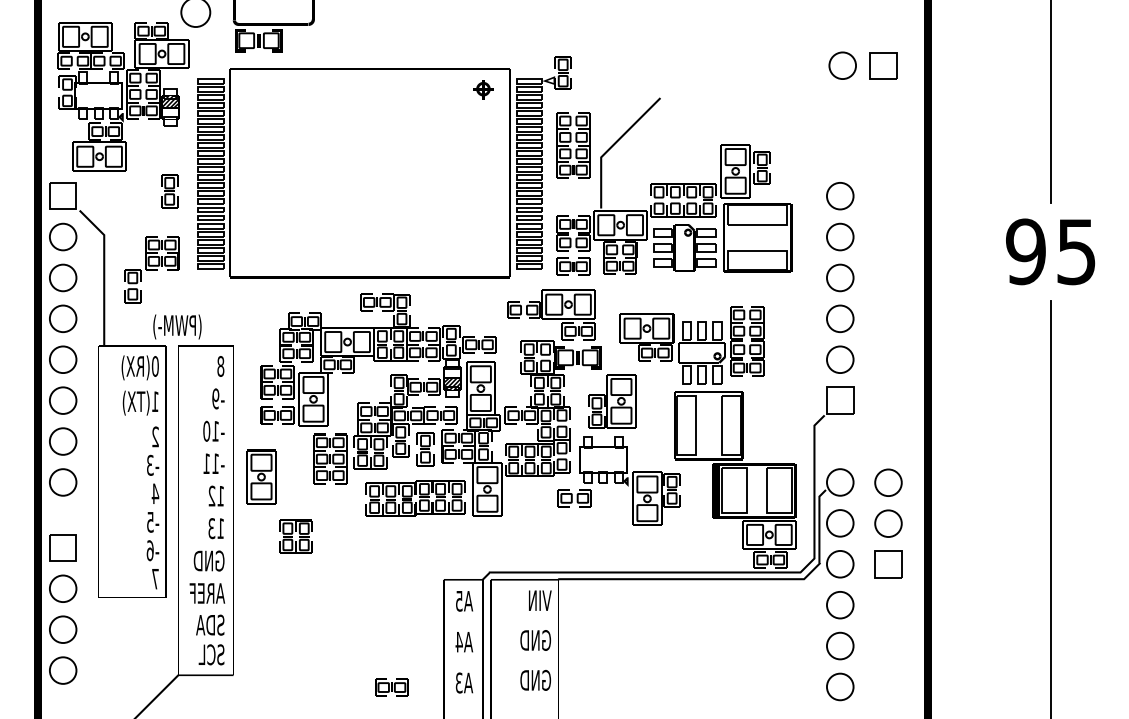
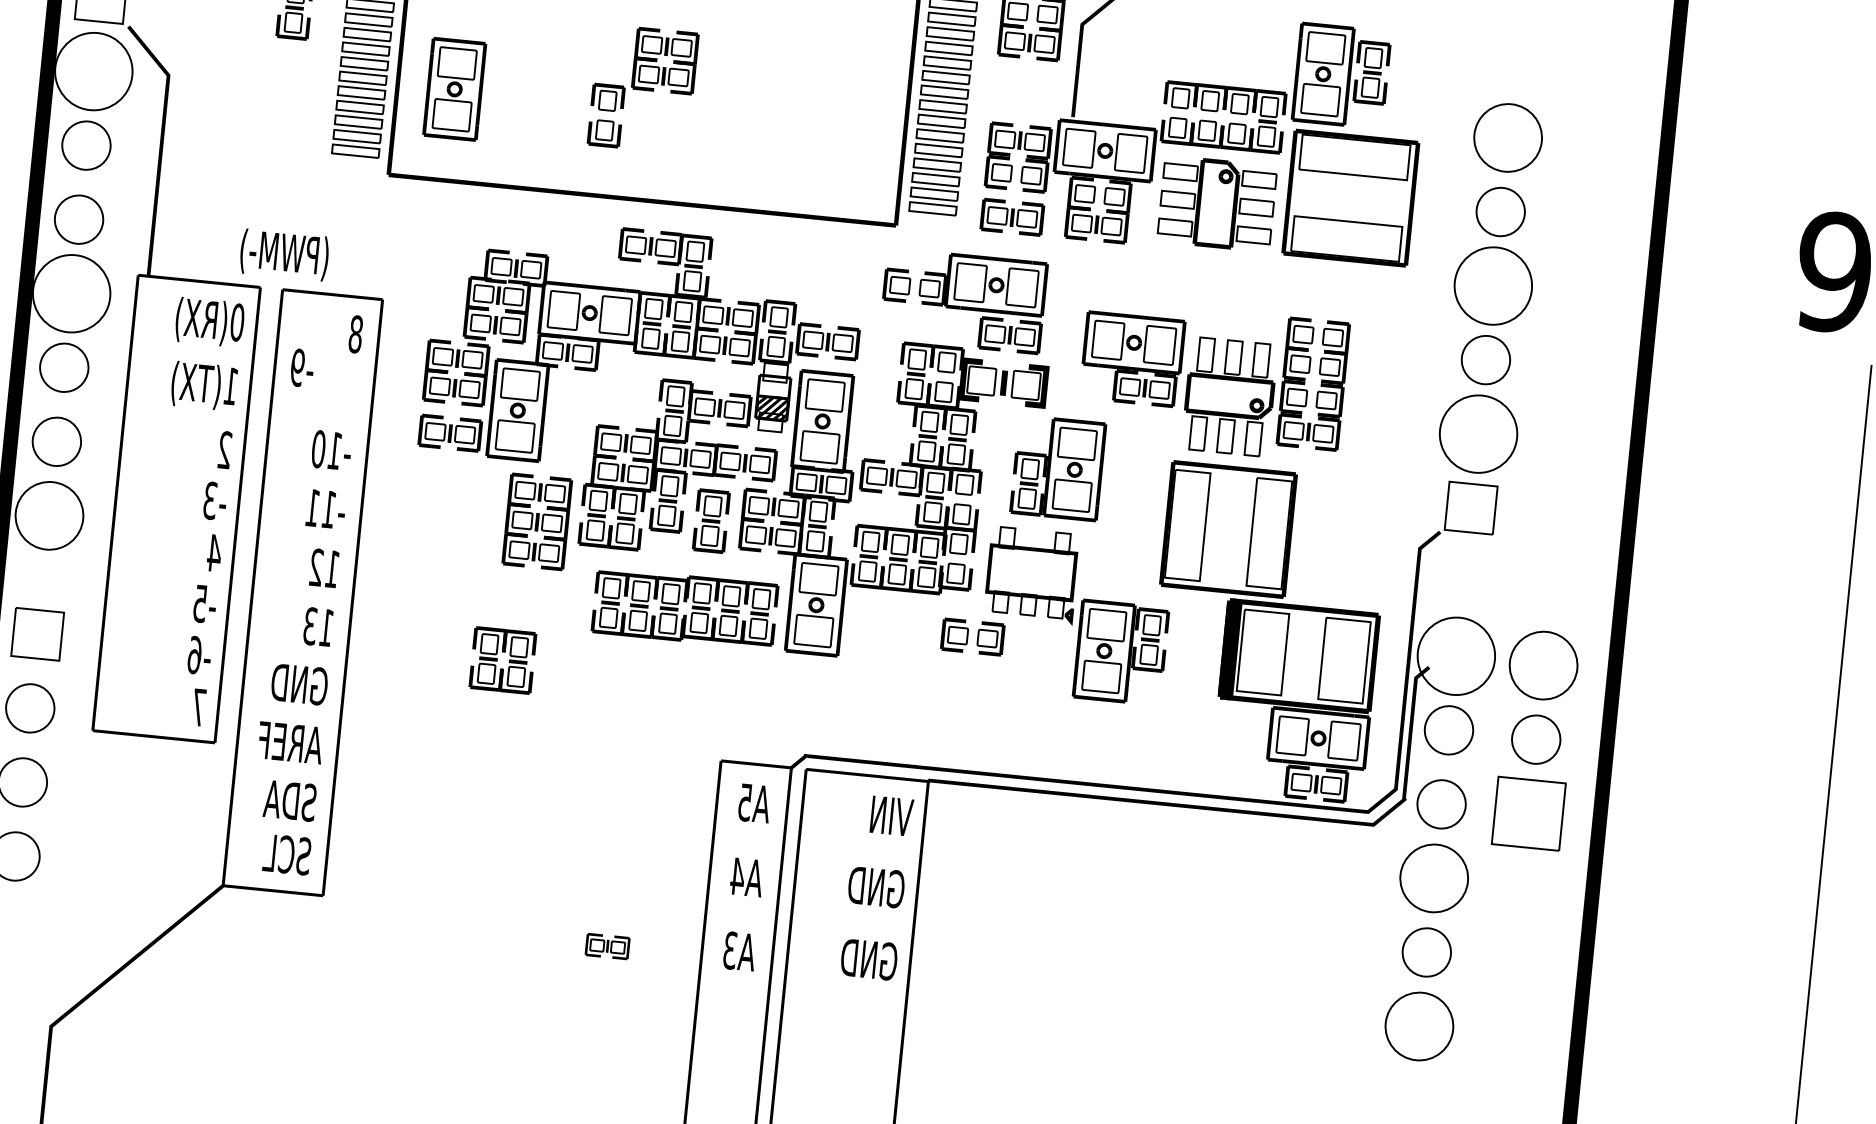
circle: (839, 195) -> (1506, 136), size x1.4
circle: (62, 236) -> (92, 70), size x1.6
part: (151, 269) -> (643, 88), moved
circle: (839, 277) -> (1492, 285), size x1.6
circle: (62, 359) -> (70, 293), size x1.6
circle: (839, 359) -> (1477, 433), size x1.6
text: (218, 398) -> (302, 367), moved
part: (261, 476) -> (454, 88), moved
circle: (62, 482) -> (48, 515), size x1.4
circle: (839, 482) -> (1454, 656), size x1.6
circle: (888, 482) -> (1543, 665), size x1.4
part: (295, 536) -> (501, 659), moved
part: (888, 564) -> (1528, 813), size x1.4
circle: (839, 604) -> (1432, 877), size x1.4
circle: (839, 686) -> (1418, 1025), size x1.4
part: (391, 687) -> (606, 946), size x0.7

